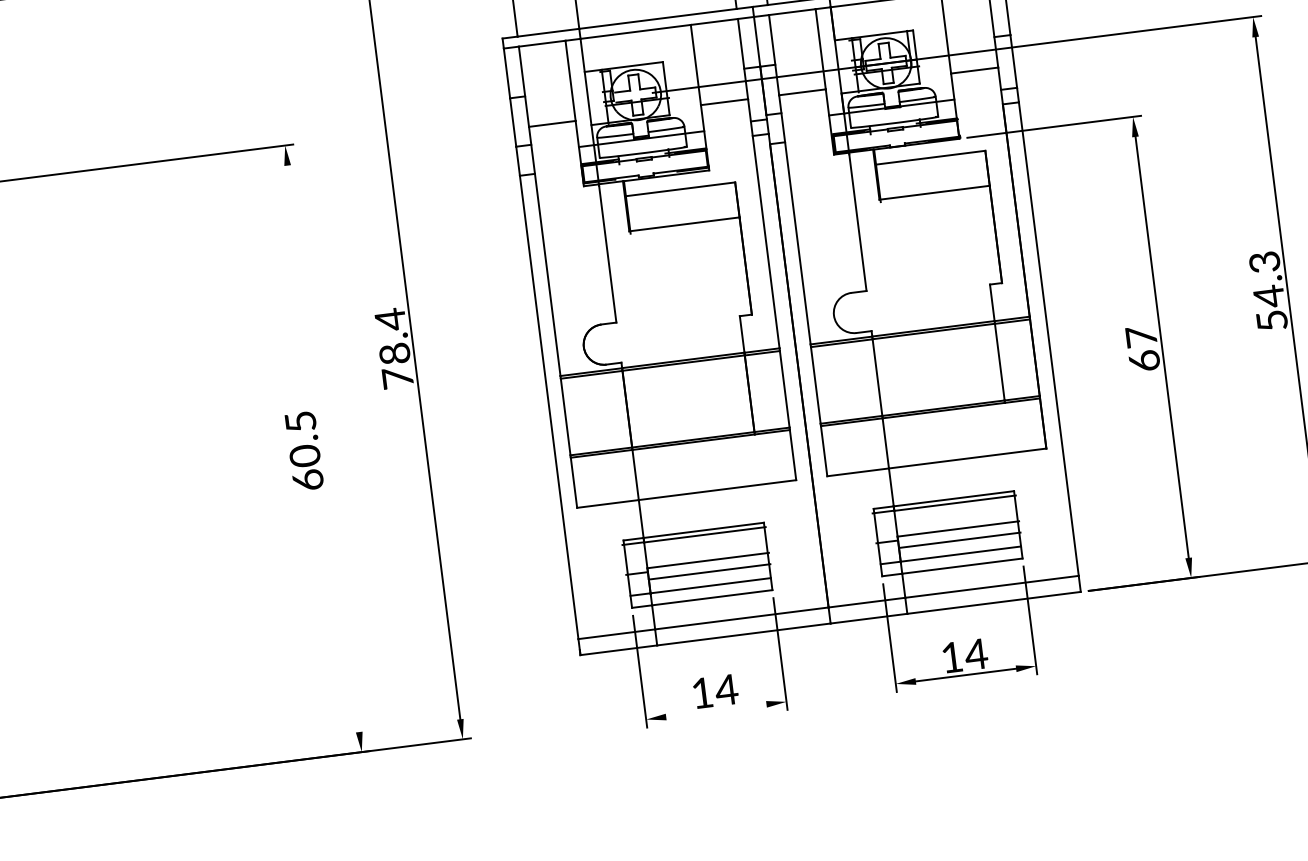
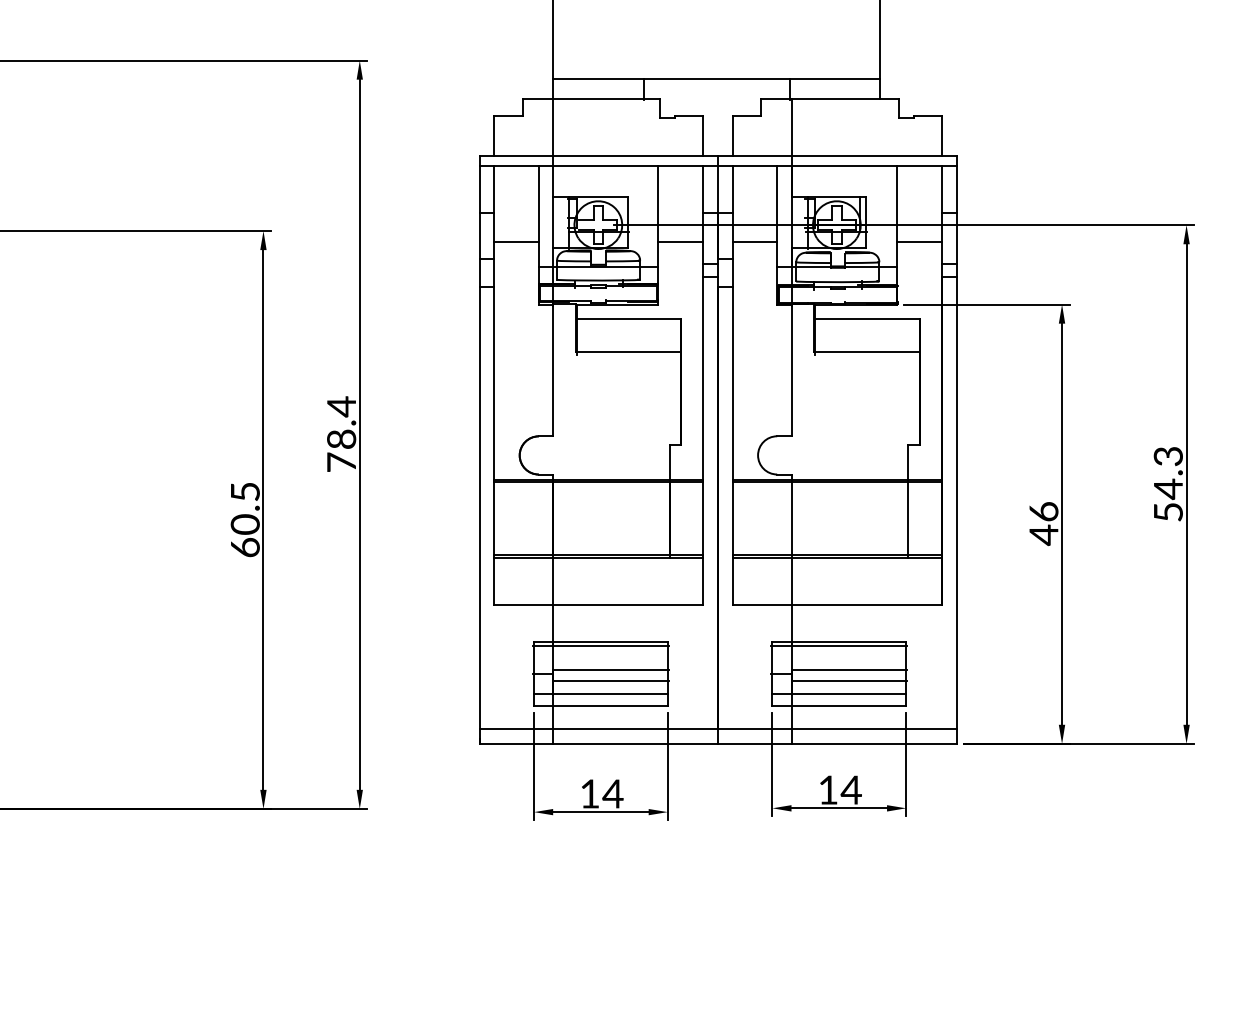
text: (1142, 349) -> (1043, 523), 67 -> 46
line: (323, 448) -> (263, 519), added
line: (715, 711) -> (600, 812), added

